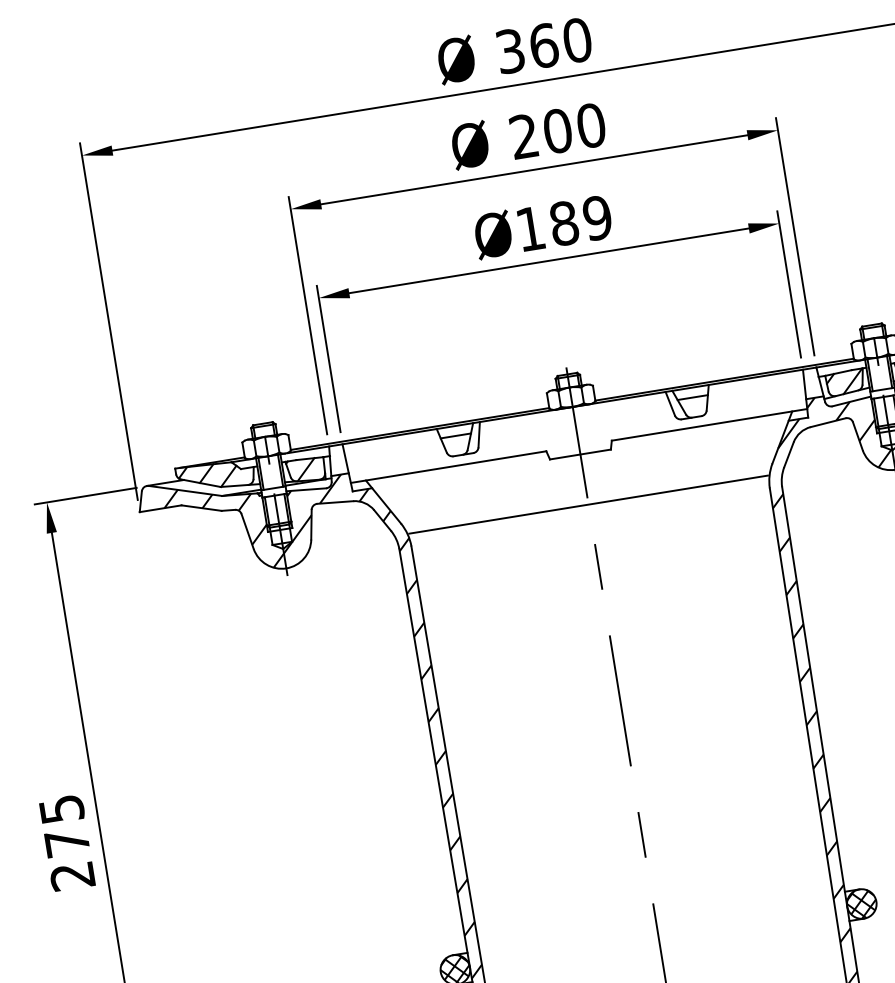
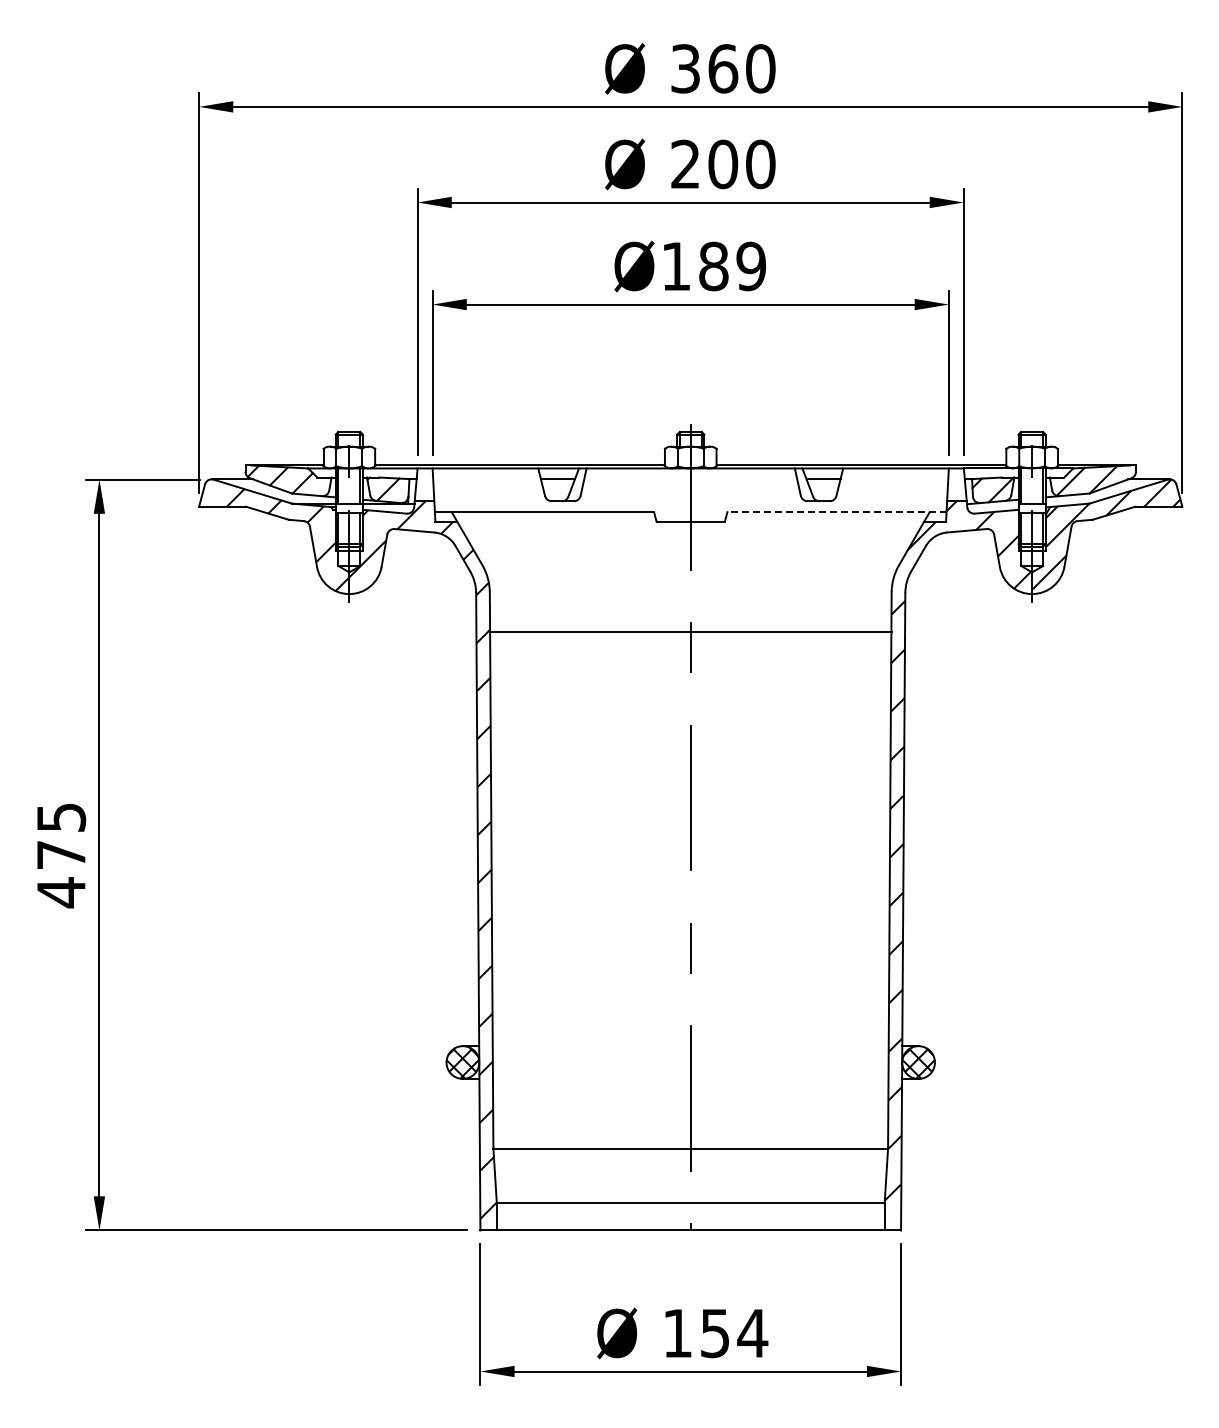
line: (710, 425) -> (837, 512), solid -> dashed
line: (588, 504) -> (690, 631), moved
text: (71, 876) -> (60, 892), 275 -> 475

